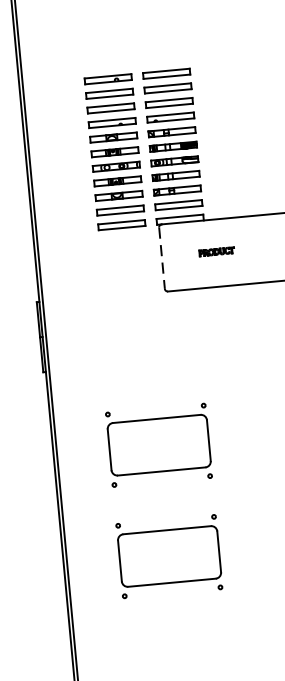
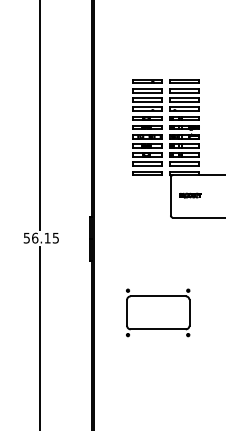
part: (217, 251) -> (190, 195), moved
line: (161, 258) -> (170, 196), dashed -> solid
part: (169, 555) -> (158, 382), removed

